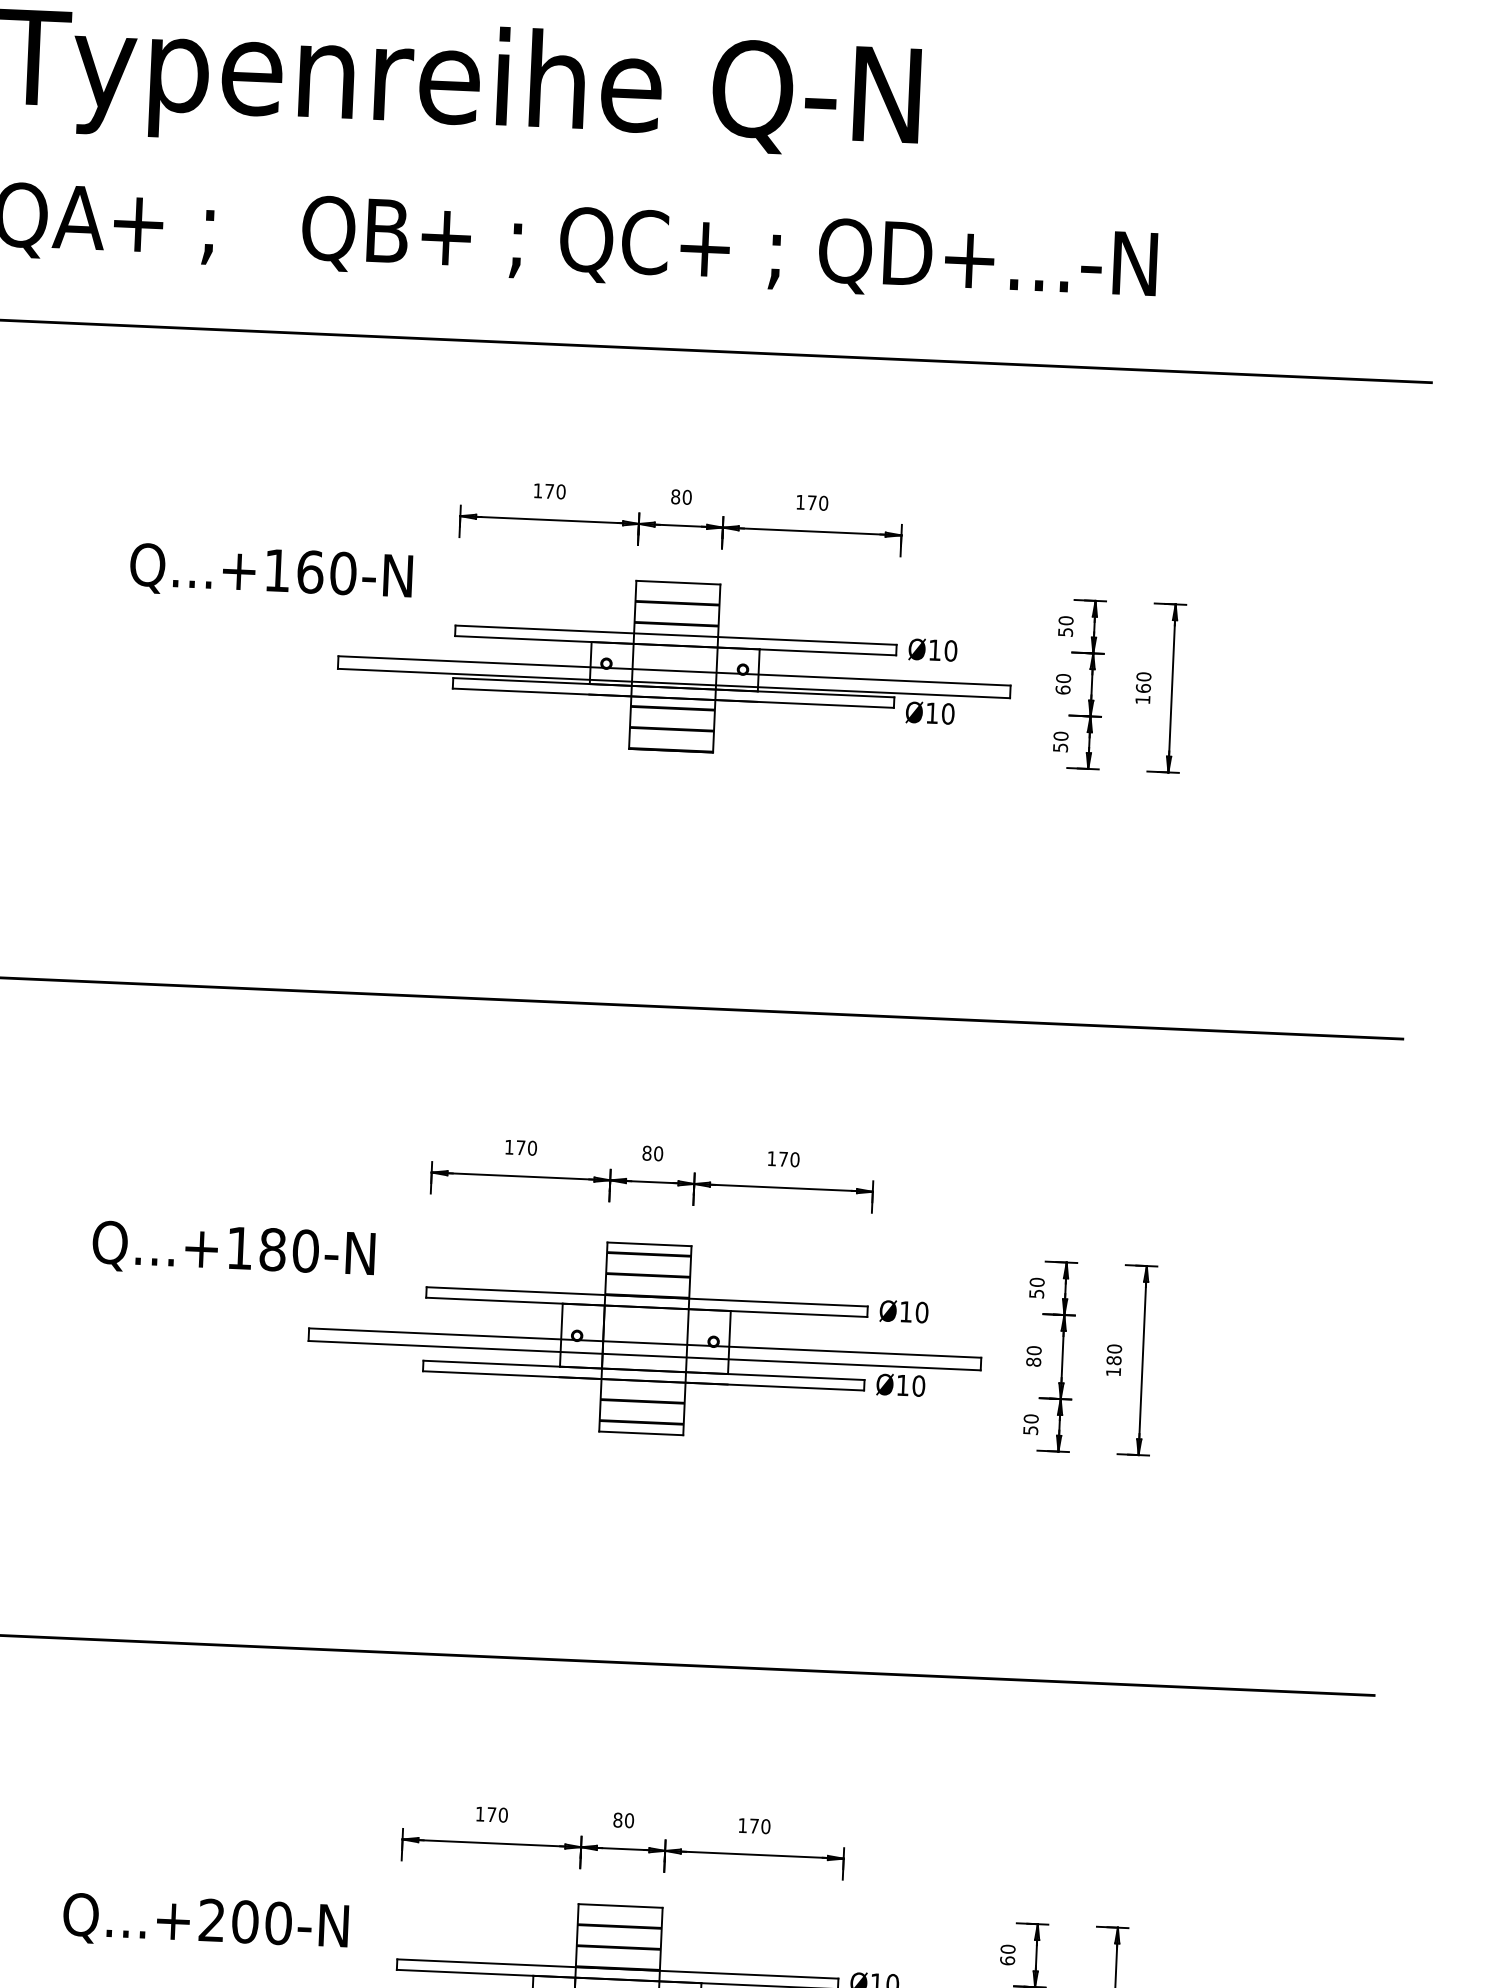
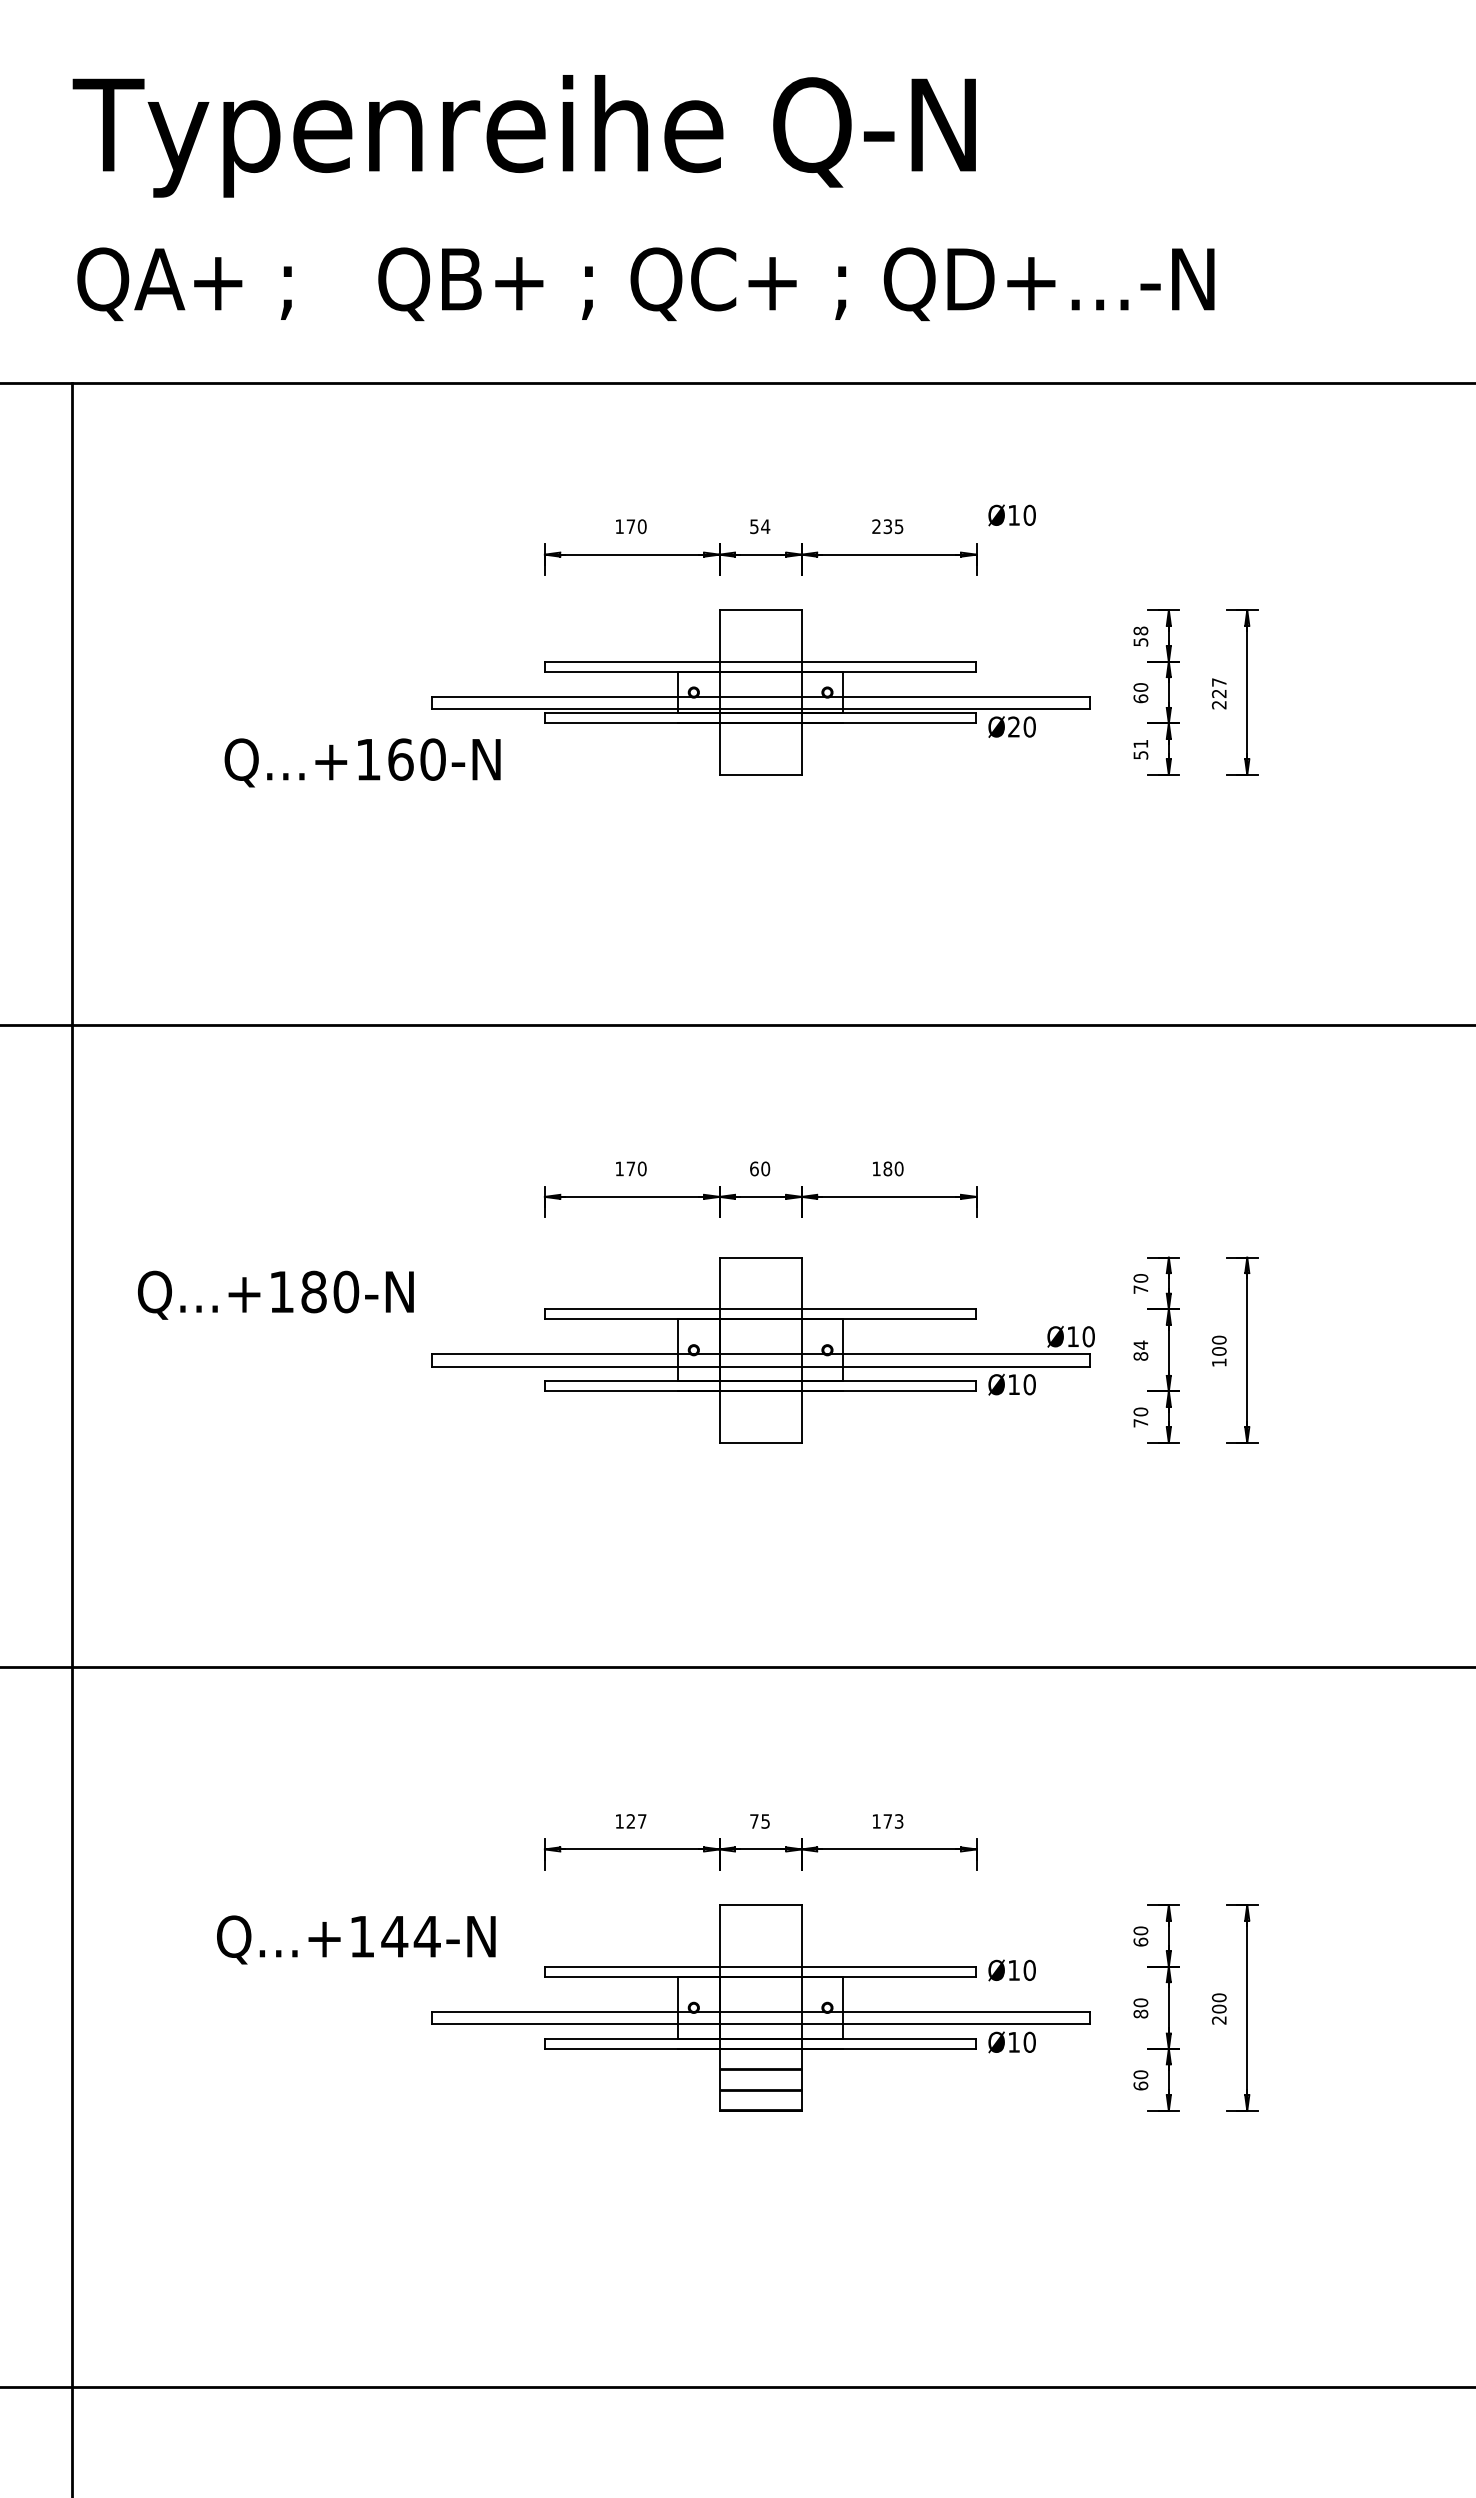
text: (681, 496) -> (760, 526), 80 -> 54
text: (811, 502) -> (887, 526), 170 -> 235
text: (271, 573) -> (362, 762), moved
hatch: (676, 613) -> (760, 640), removed
text: (1065, 620) -> (1140, 630), 50 -> 58
text: (932, 650) -> (1011, 515), moved
text: (1142, 688) -> (1218, 693), 160 -> 227
text: (931, 712) -> (1013, 726), Ø10 -> Ø20
hatch: (671, 728) -> (760, 753), removed
text: (1060, 735) -> (1140, 743), 50 -> 51
text: (647, 1152) -> (754, 1168), 80 -> 60
text: (783, 1158) -> (887, 1168), 170 -> 180
text: (233, 1250) -> (275, 1294), moved
hatch: (648, 1274) -> (760, 1287), removed
text: (1036, 1293) -> (1140, 1289), 50 -> 70
text: (903, 1311) -> (1070, 1336), moved
text: (1033, 1349) -> (1140, 1344), 80 -> 84
text: (1114, 1360) -> (1219, 1351), 180 -> 100
hatch: (642, 1411) -> (760, 1421), removed
text: (1030, 1430) -> (1140, 1423), 50 -> 70
text: (497, 1814) -> (636, 1821), 170 -> 127
text: (624, 1820) -> (760, 1821), 80 -> 75
text: (765, 1826) -> (898, 1821), 170 -> 173
text: (244, 1921) -> (394, 1936), Q...+200-N -> Q...+144-N
hatch: (618, 1947) -> (760, 1945), removed

